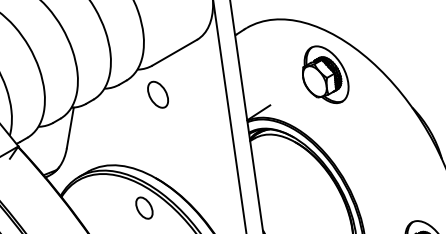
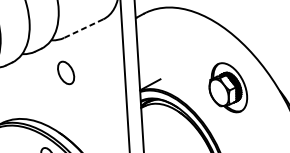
line: (174, 52) -> (83, 28), solid -> dashed
part: (325, 74) -> (228, 87), moved
part: (157, 94) -> (65, 72), moved

